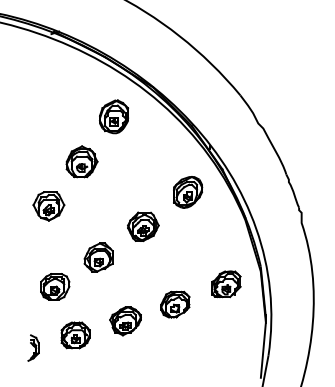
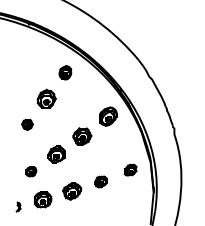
part: (114, 116) -> (65, 72), size x0.7
part: (48, 205) -> (27, 124), size x0.6
part: (226, 283) -> (130, 169), size x0.7
part: (55, 286) -> (31, 171), size x0.6
part: (174, 303) -> (100, 181), size x0.7
part: (33, 346) -> (18, 206), size x0.6

